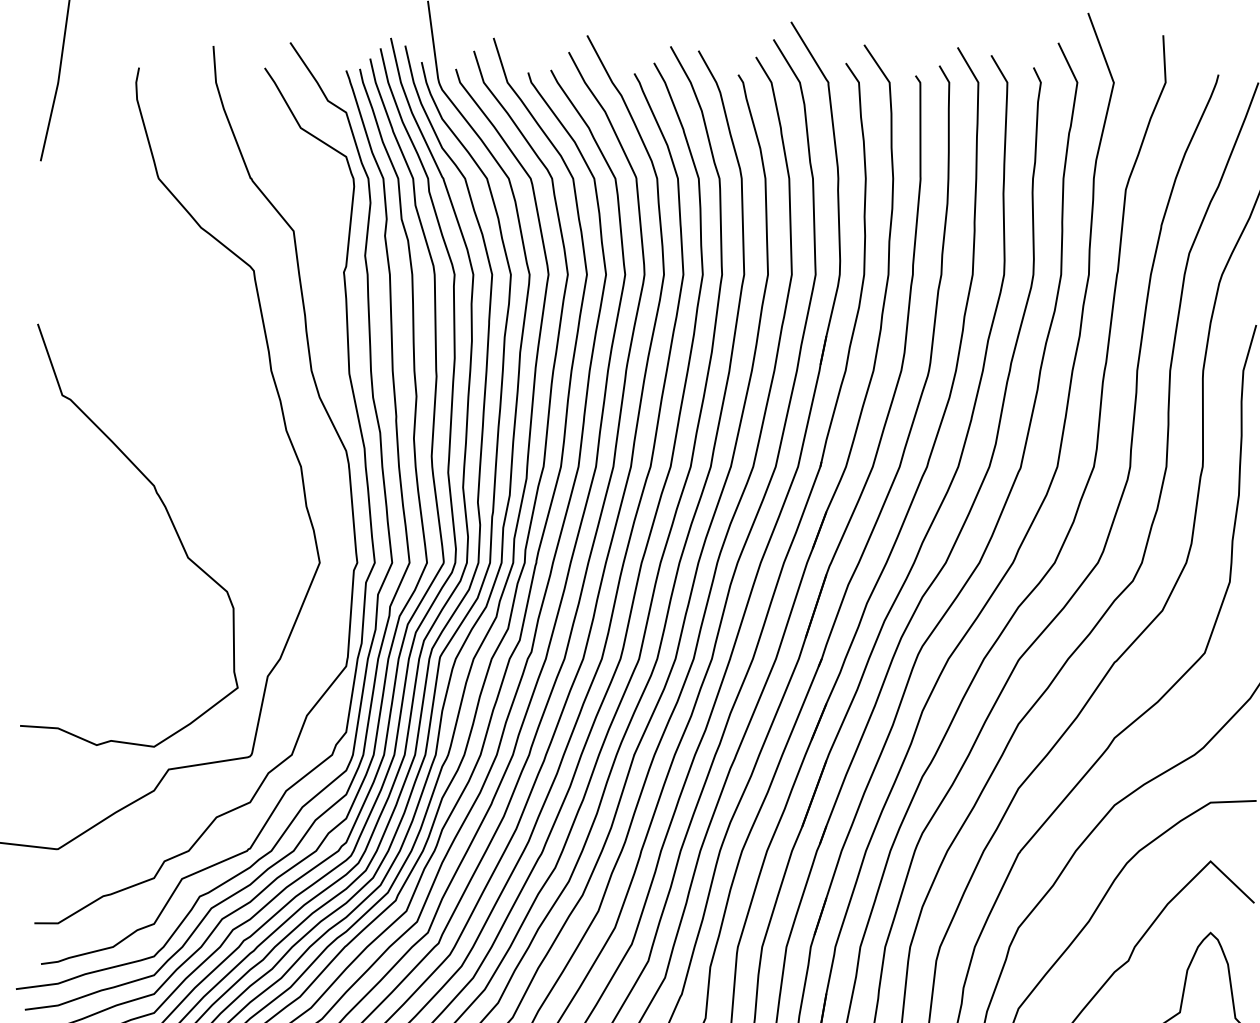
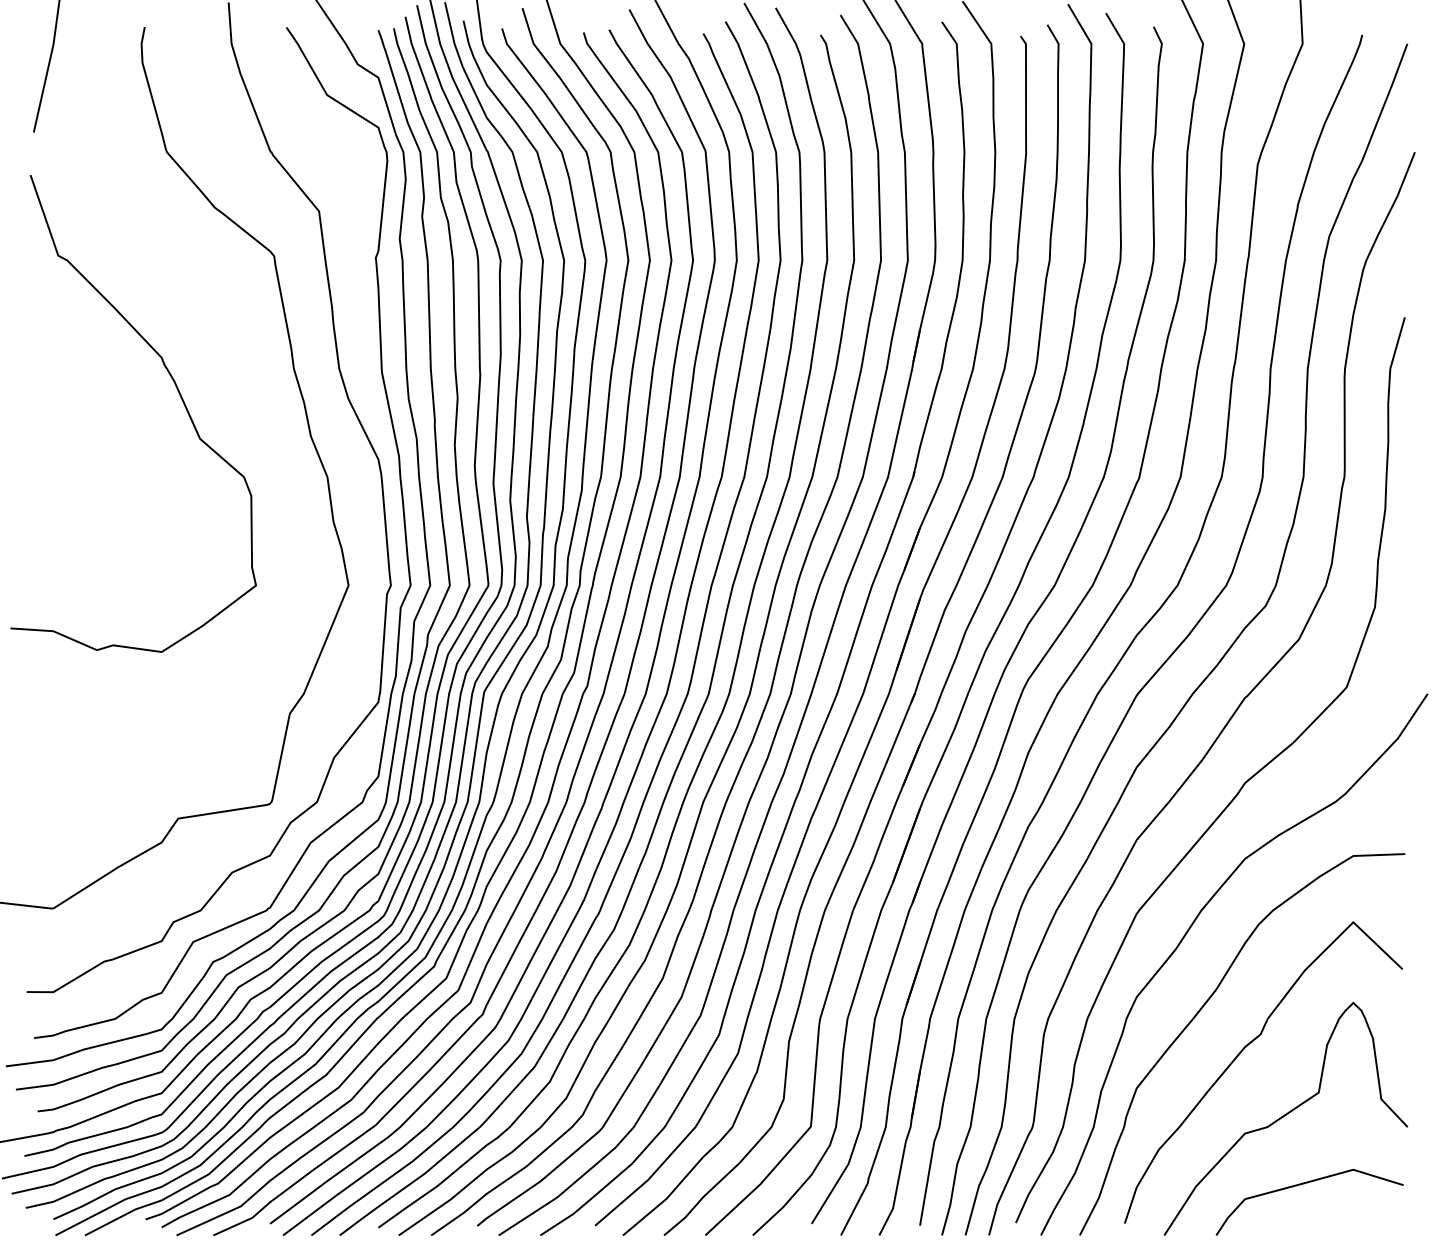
curve: (168, 515) -> (177, 391), moved

